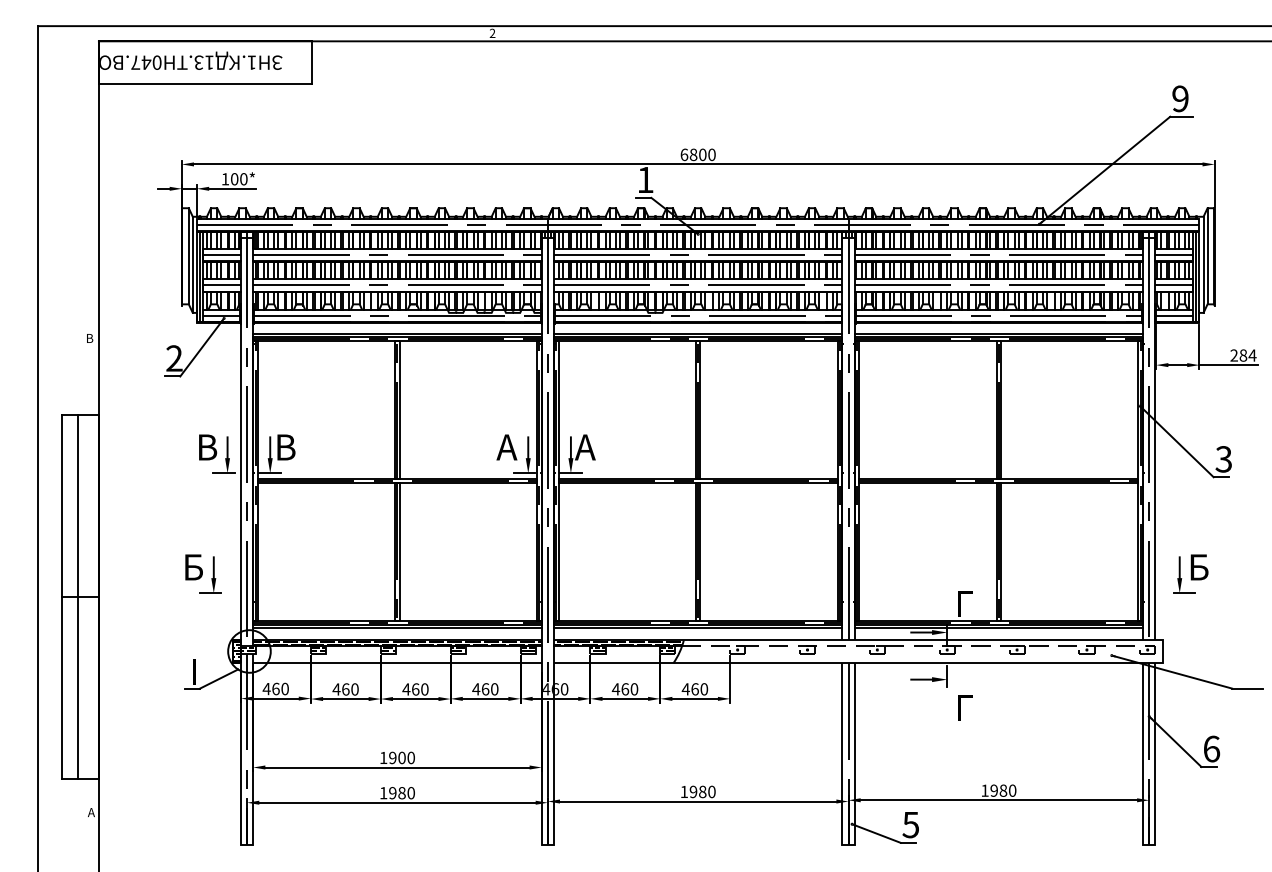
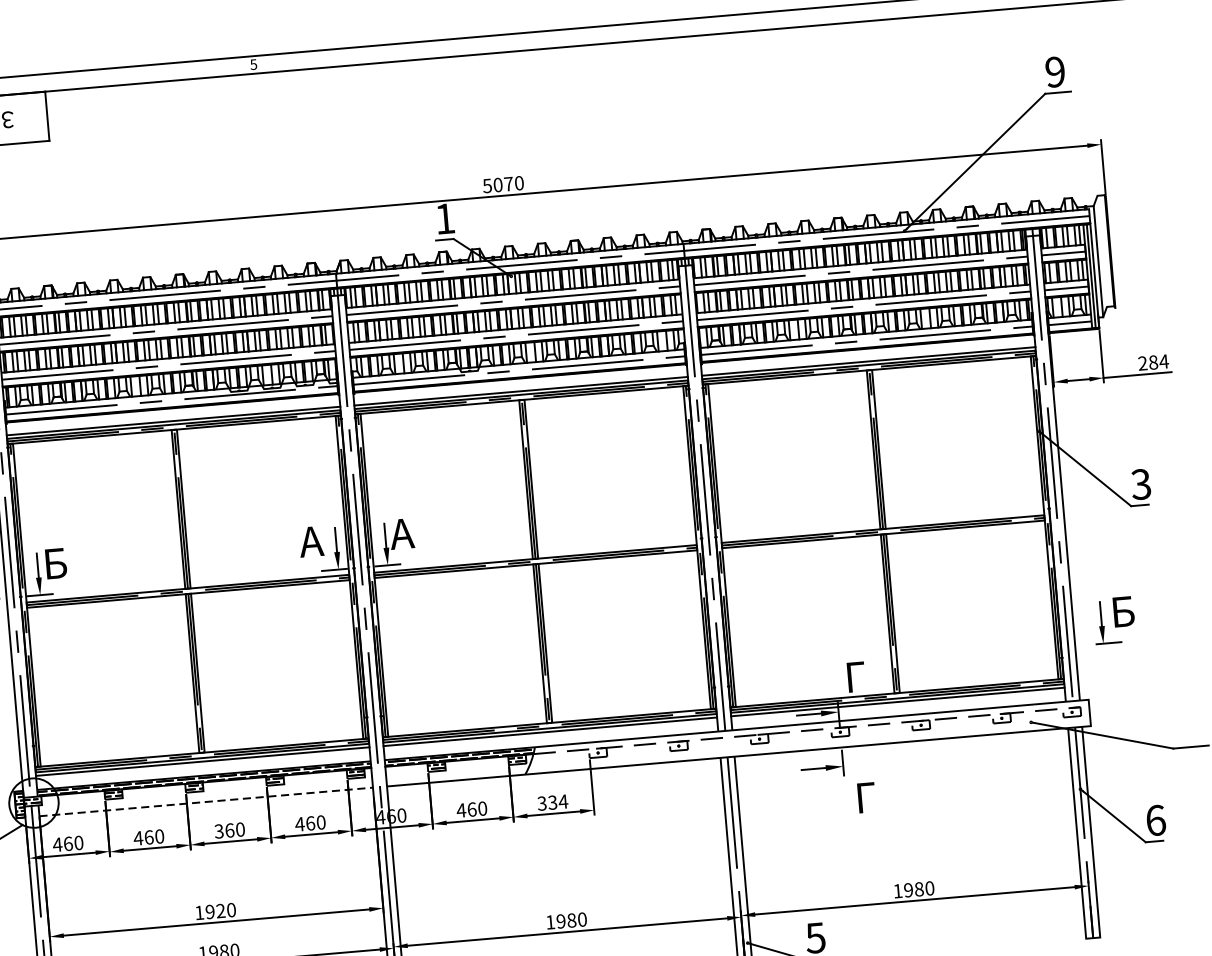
text: (492, 33) -> (253, 64), 2 -> 5
text: (693, 154) -> (497, 184), 6800 -> 5070
line: (1207, 256) -> (1102, 251), removed
text: (288, 446) -> (58, 562), В -> Б
line: (397, 663) -> (206, 802), solid -> dashed
text: (406, 689) -> (219, 831), 460 -> 360
text: (694, 689) -> (552, 802), 460 -> 334
text: (401, 757) -> (220, 910), 1900 -> 1920

